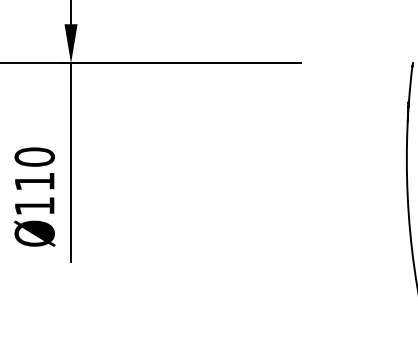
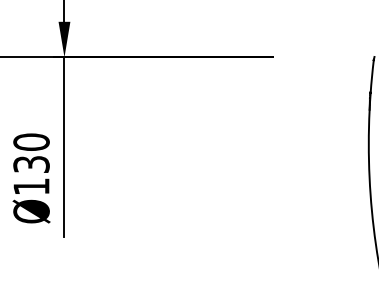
text: (34, 181) -> (31, 164), Ø110 -> Ø130

